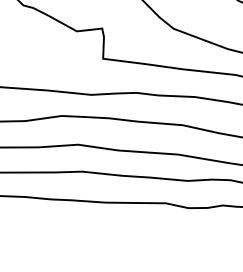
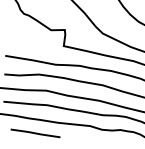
line: (65, 226) -> (35, 133), added

